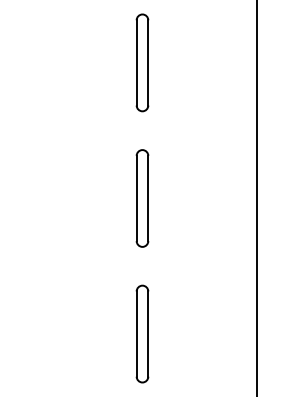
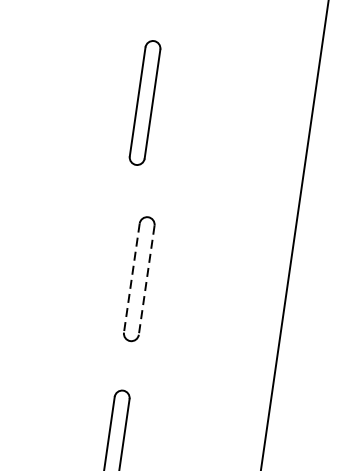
part: (142, 62) -> (145, 102), moved
line: (136, 198) -> (131, 278), solid -> dashed
line: (148, 198) -> (146, 280), solid -> dashed

